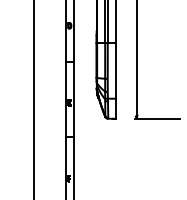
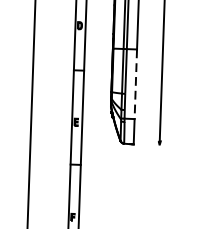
line: (115, 70) -> (135, 83), solid -> dashed
line: (157, 118) -> (185, 145), removed

